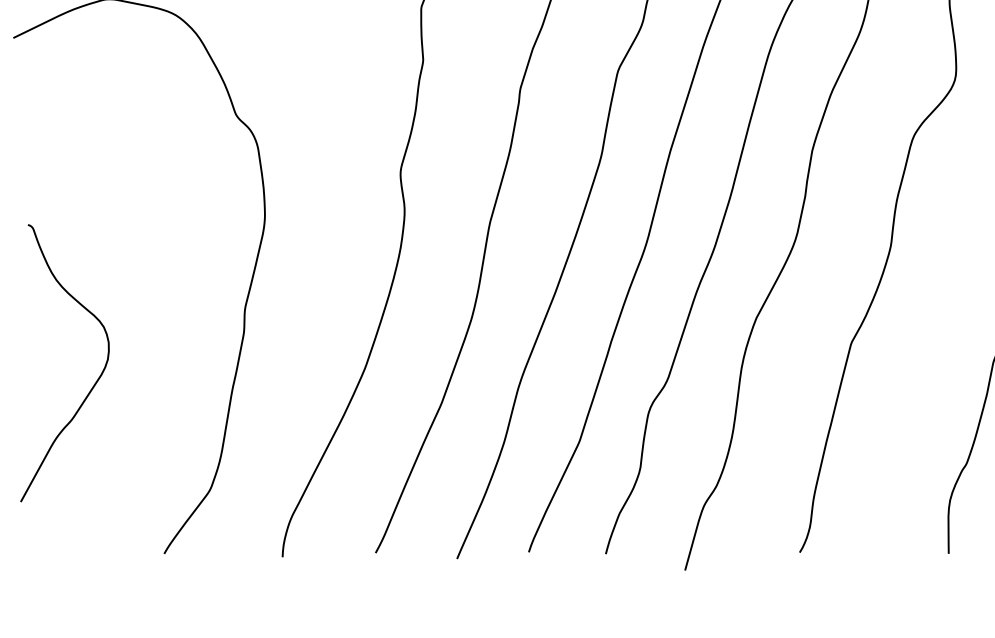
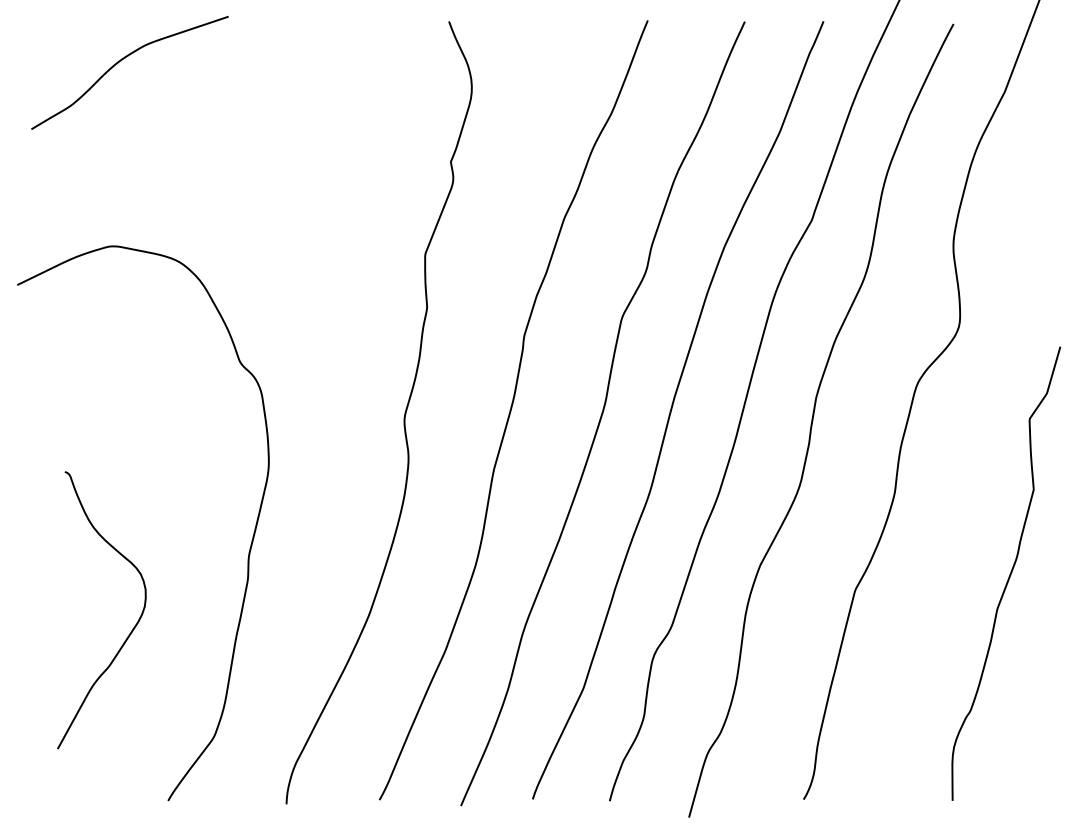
curve: (95, 381) -> (132, 628), moved

